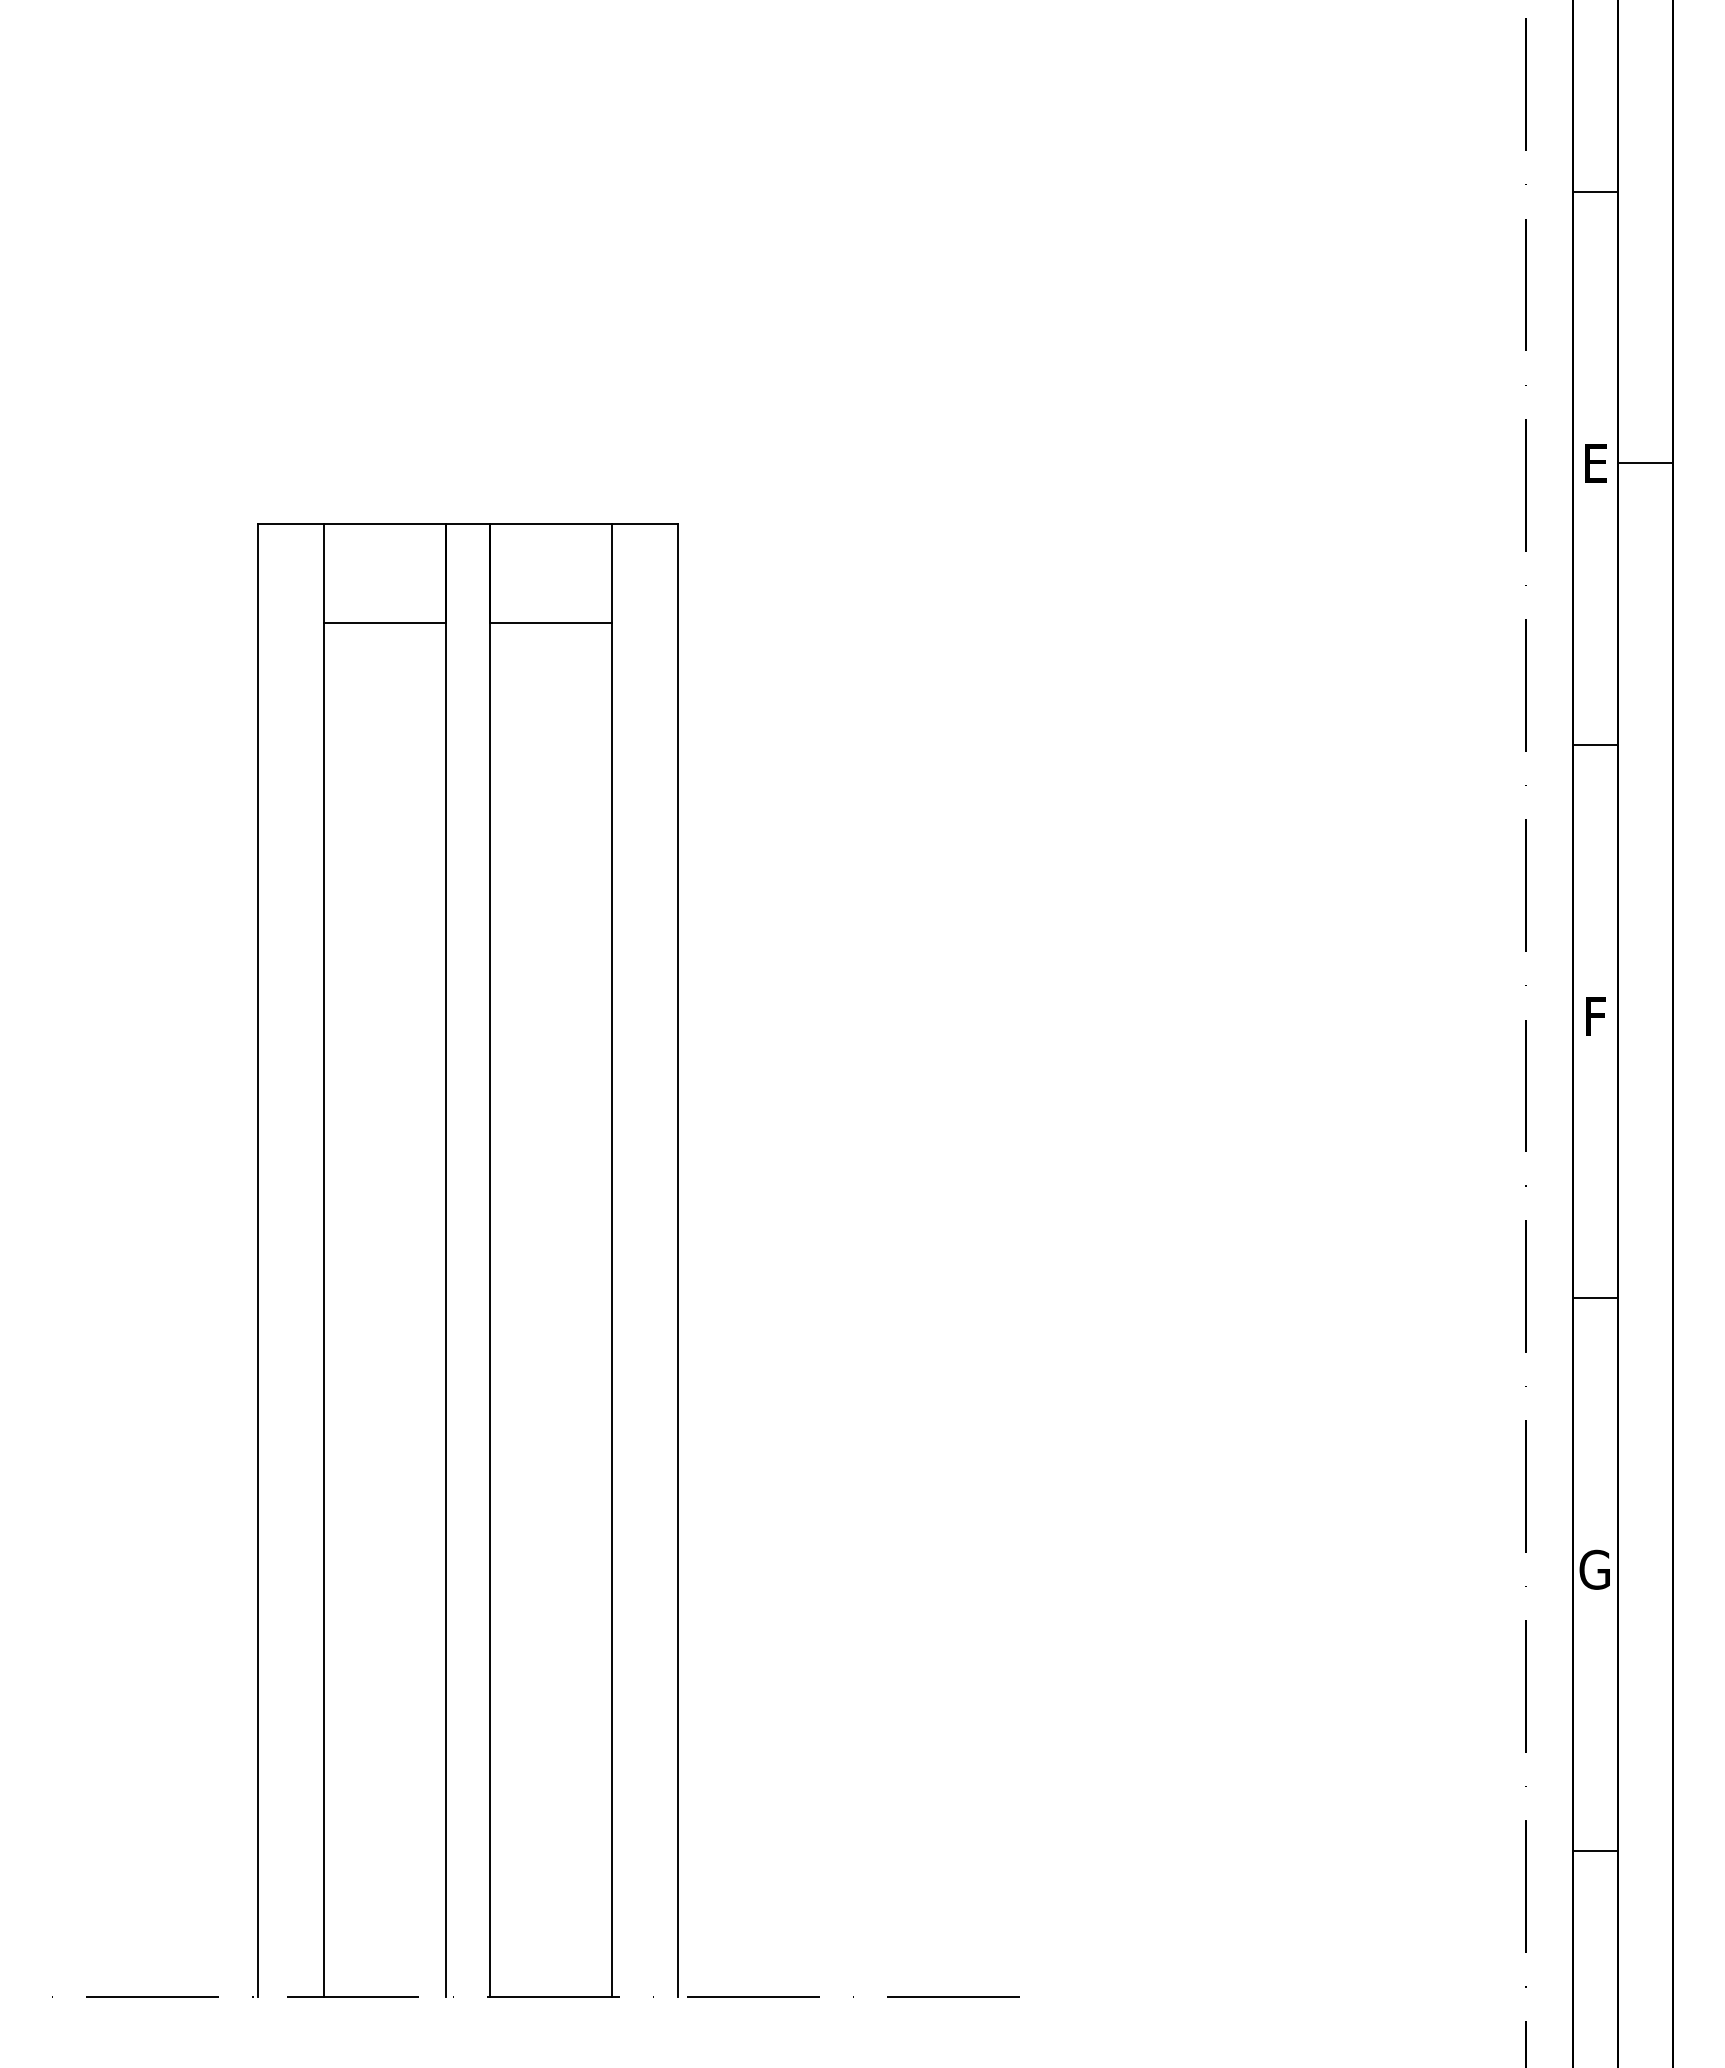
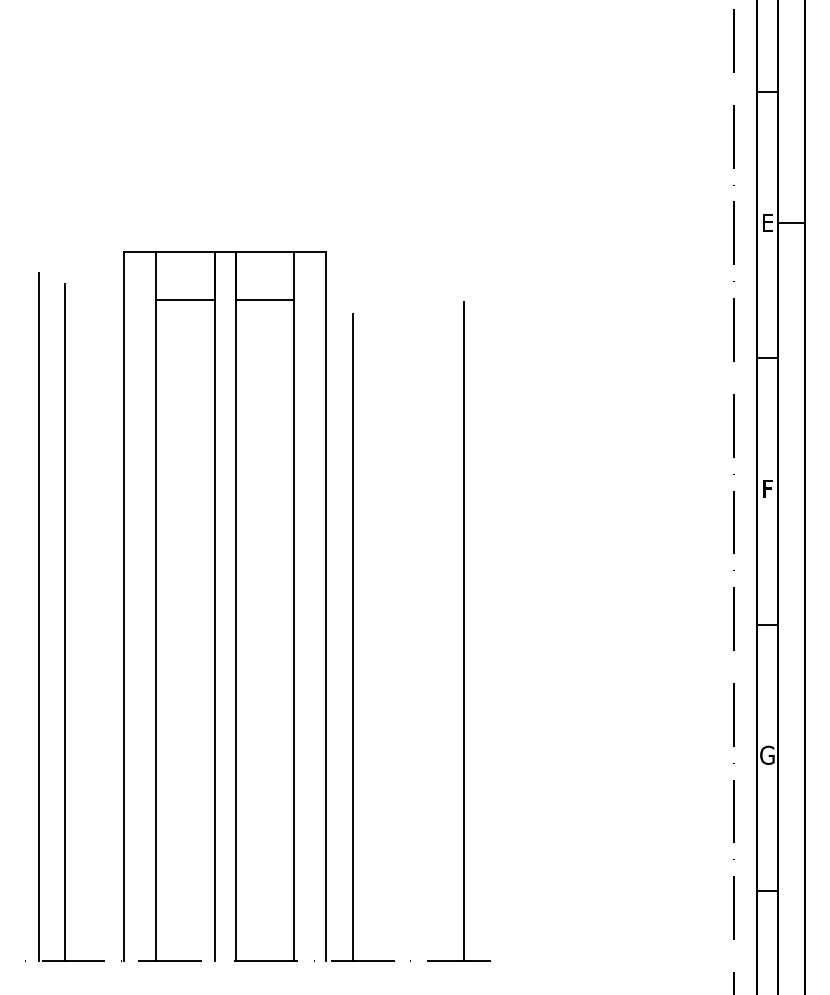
line: (80, 1281) -> (38, 616), added
line: (136, 1291) -> (65, 621), added
line: (965, 1310) -> (464, 630), added
line: (732, 1324) -> (352, 637), added

